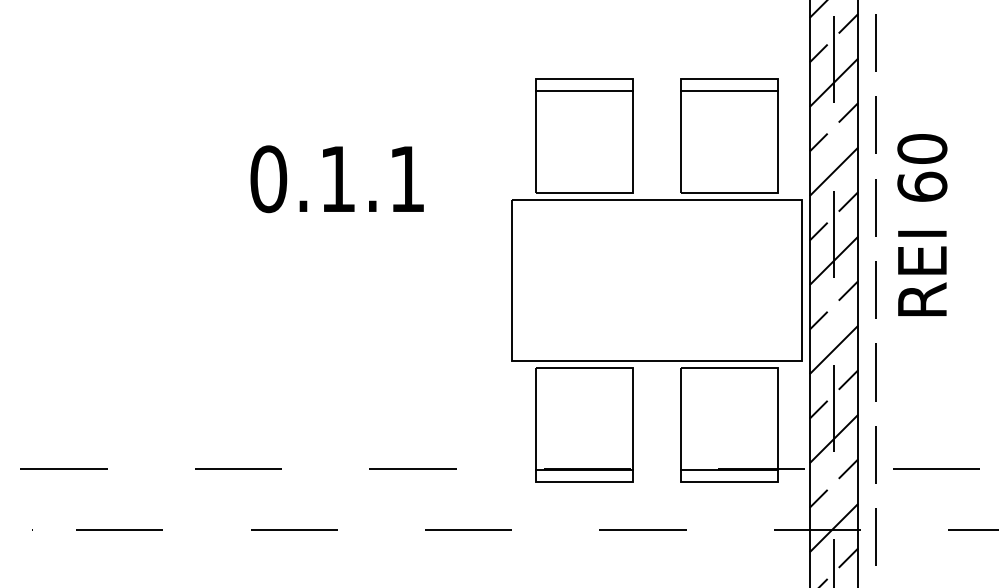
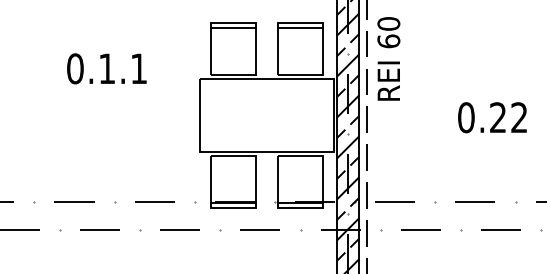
text: (336, 178) -> (106, 68), moved
text: (921, 224) -> (388, 58), moved

